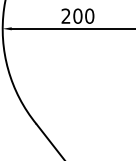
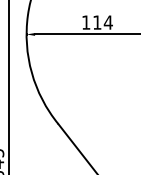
text: (78, 16) -> (97, 22), 200 -> 114

